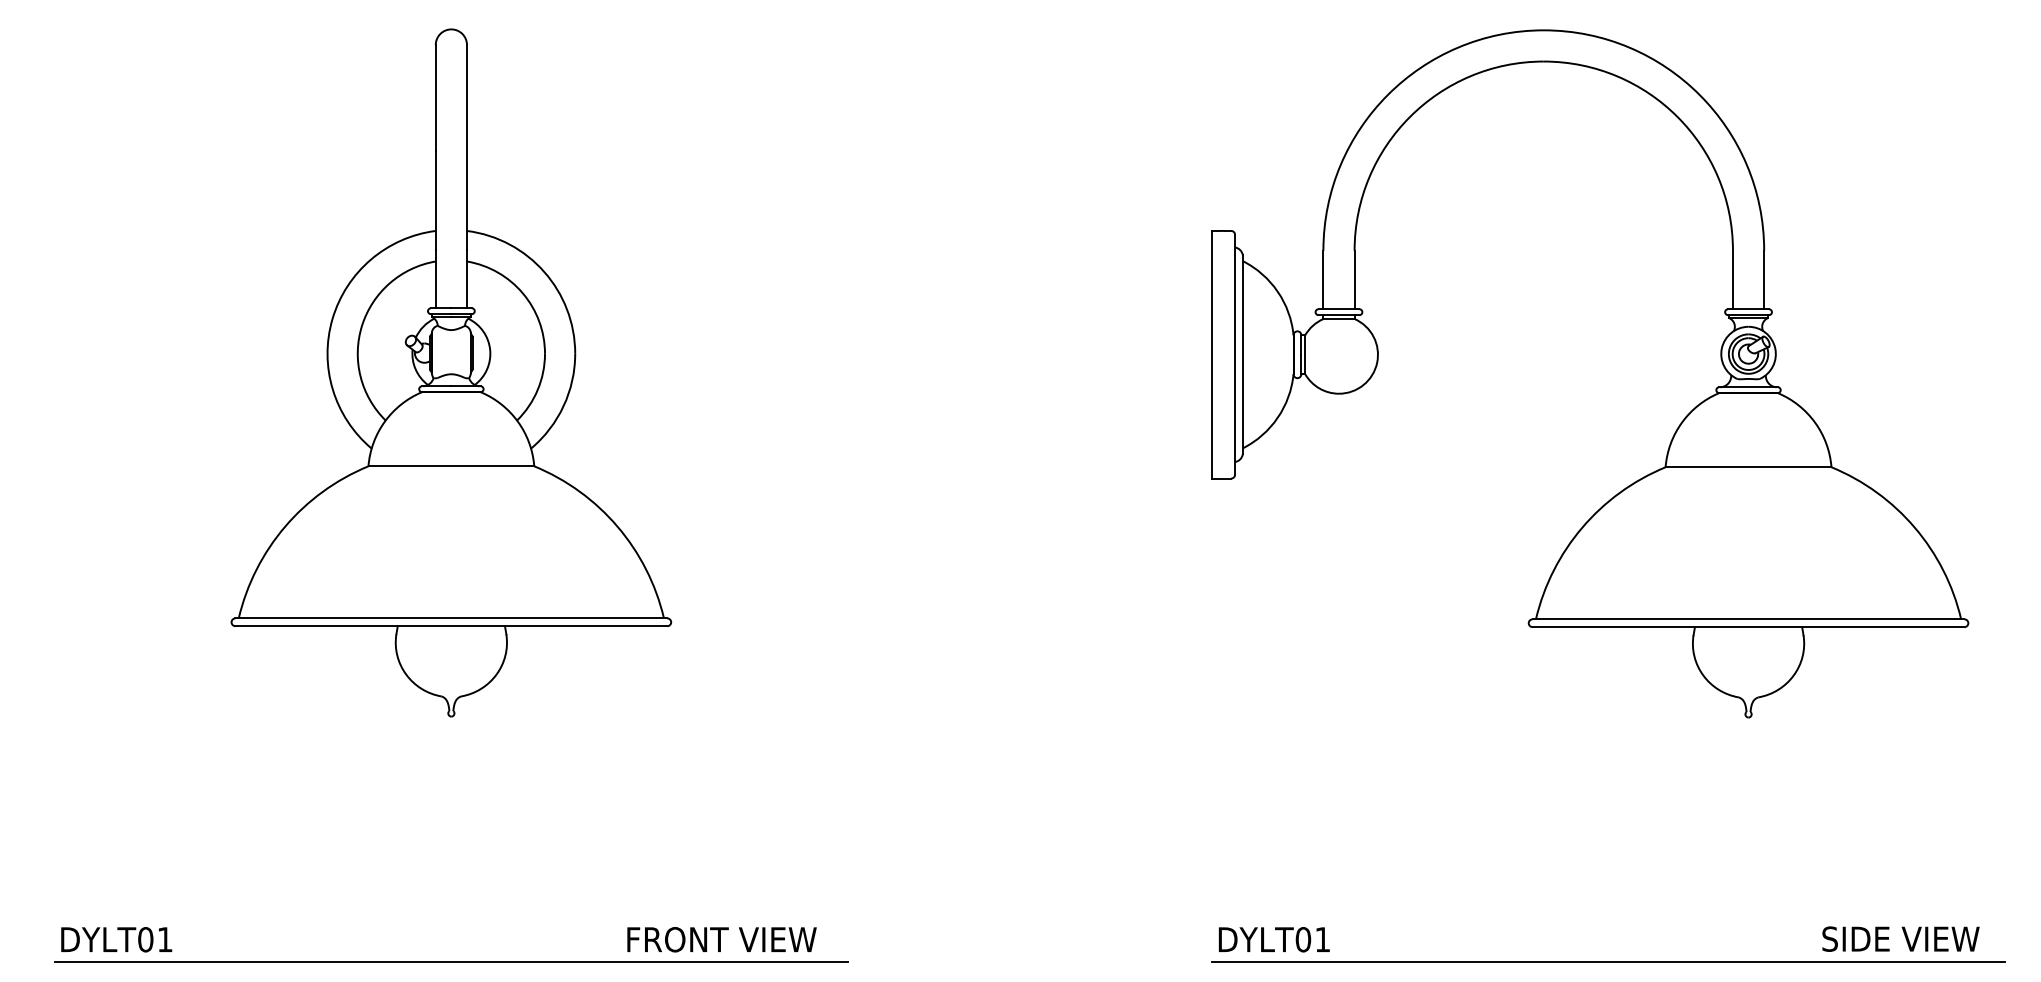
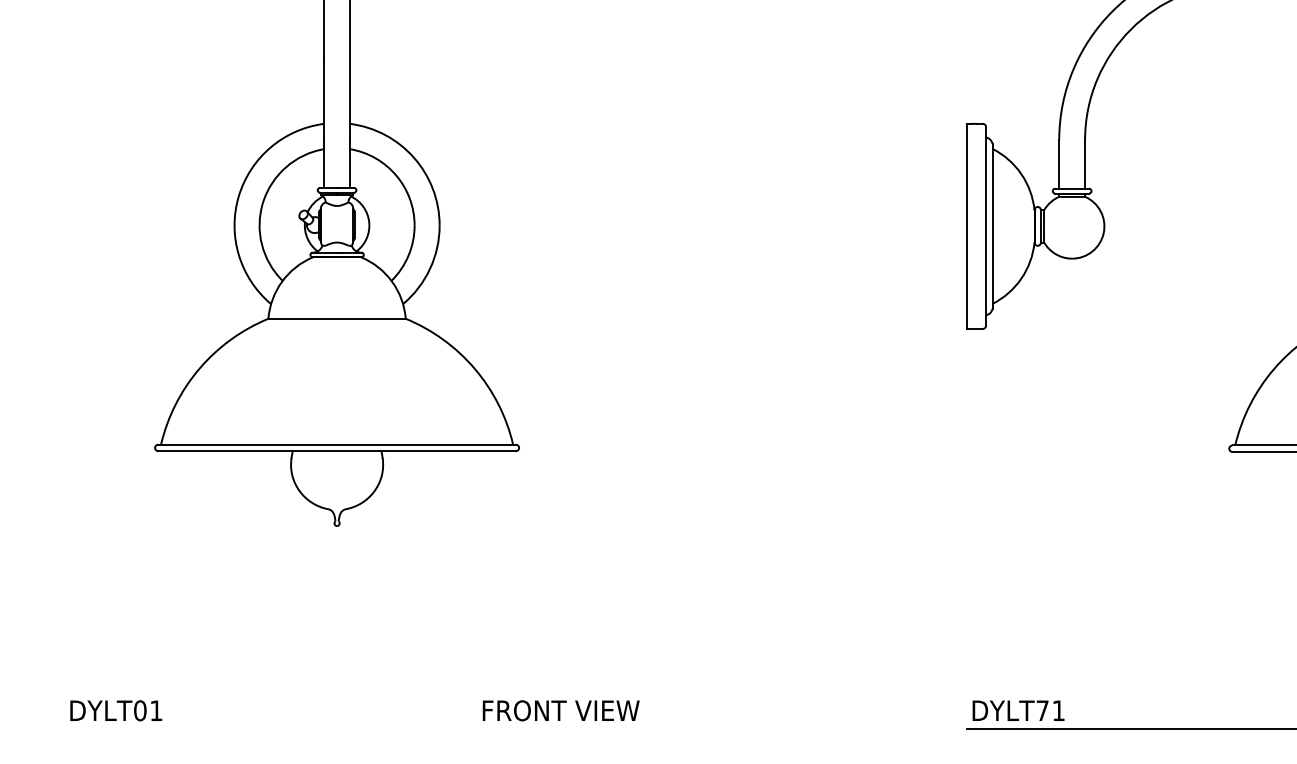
text: (116, 939) -> (116, 710), moved
text: (1303, 939) -> (1042, 710), DYLT01 -> DYLT71
line: (451, 961) -> (337, 728), removed

